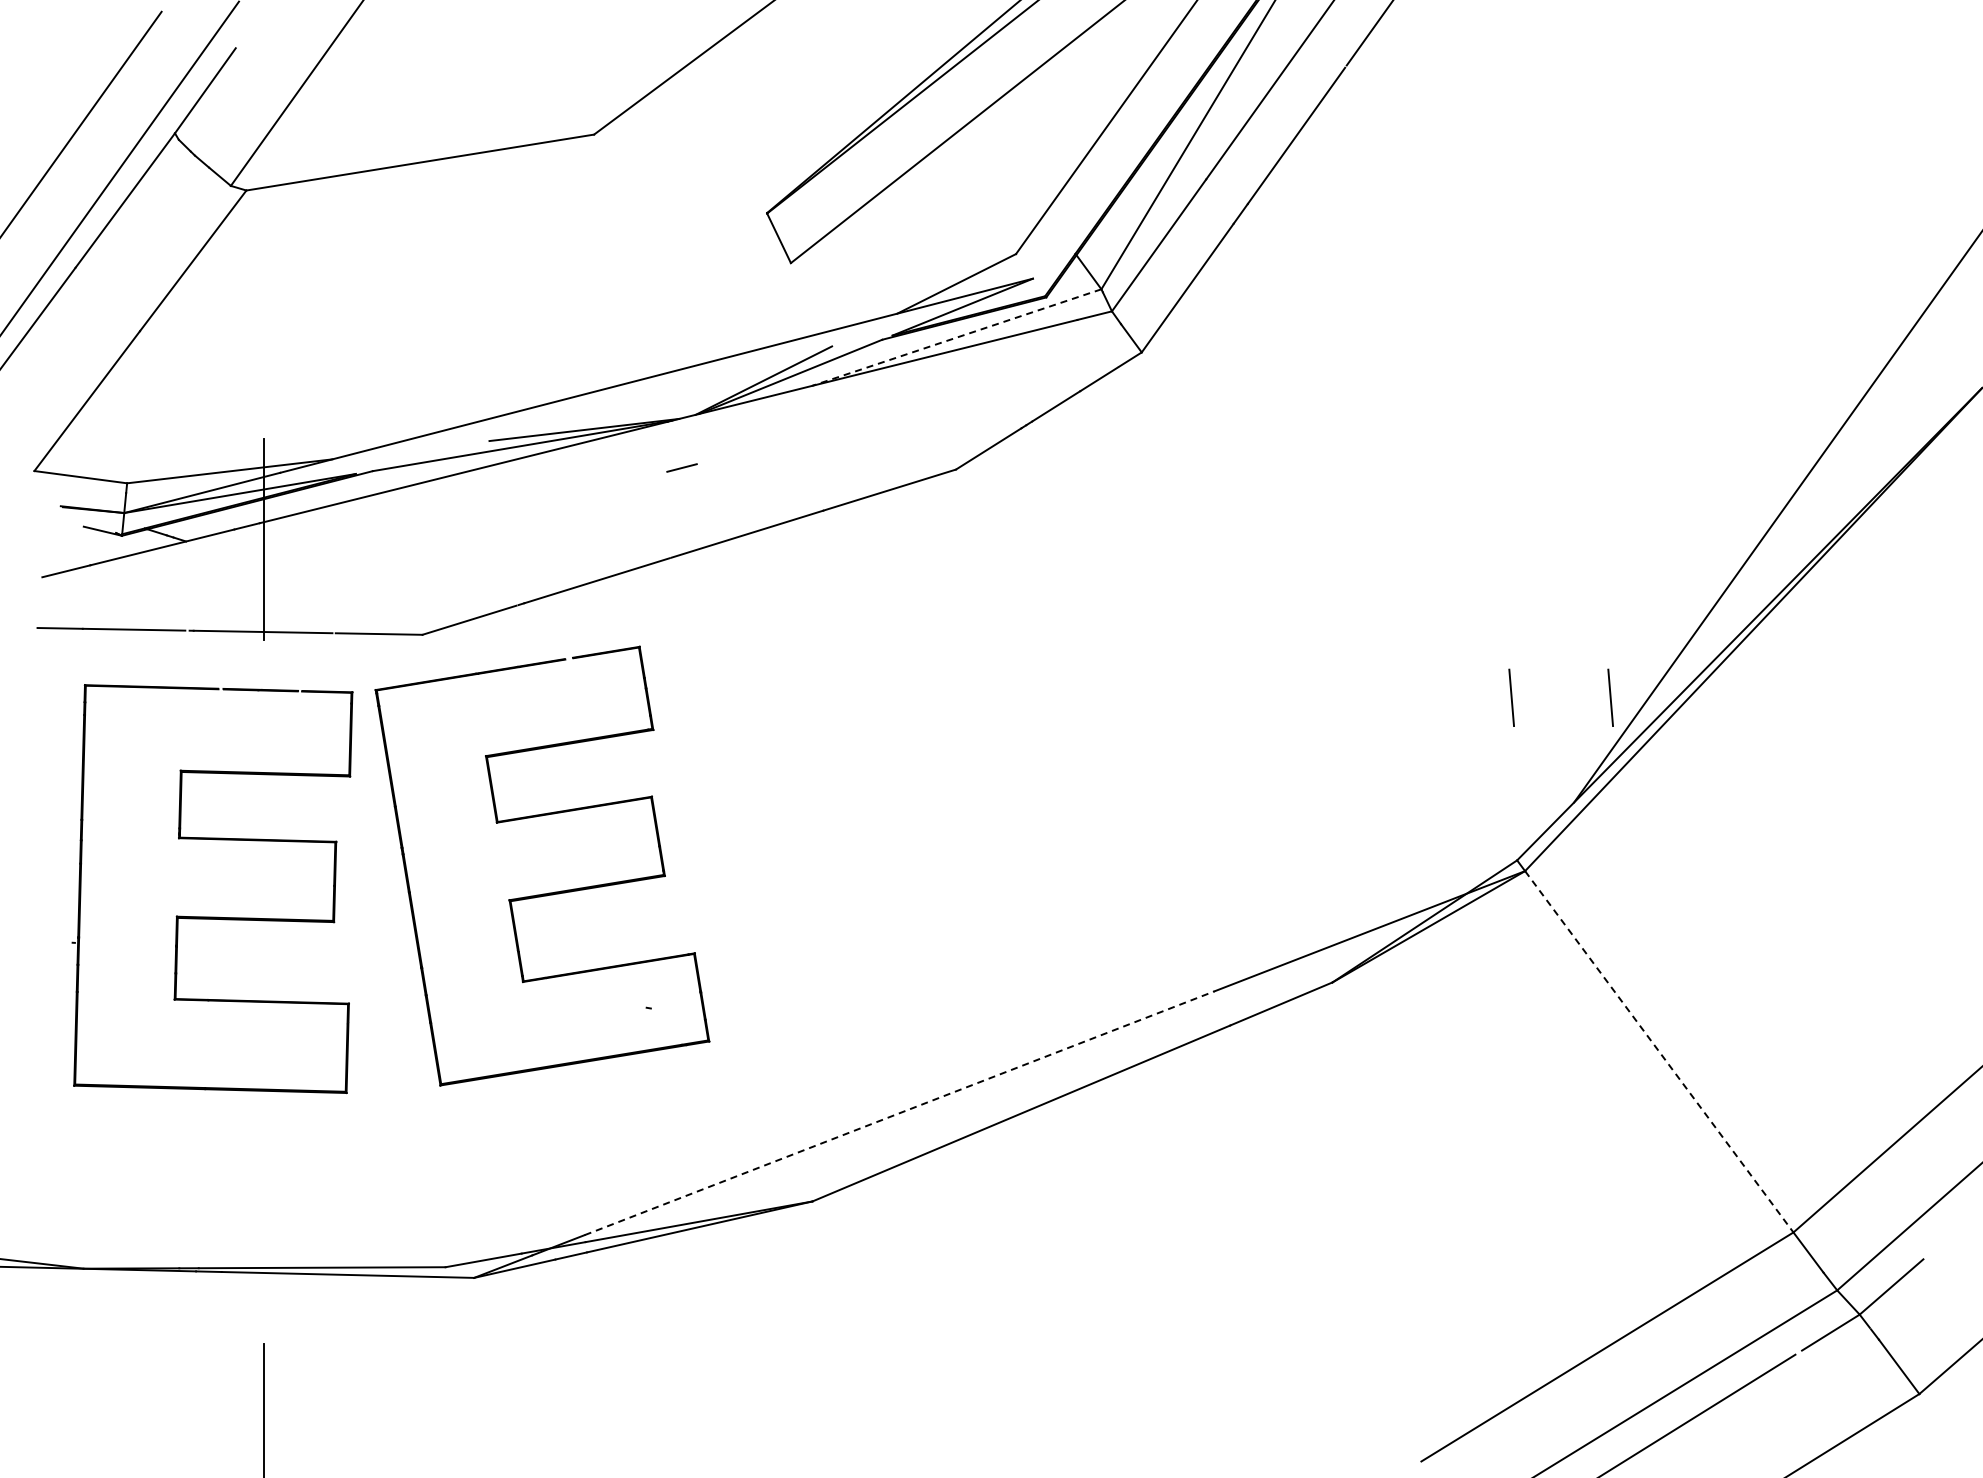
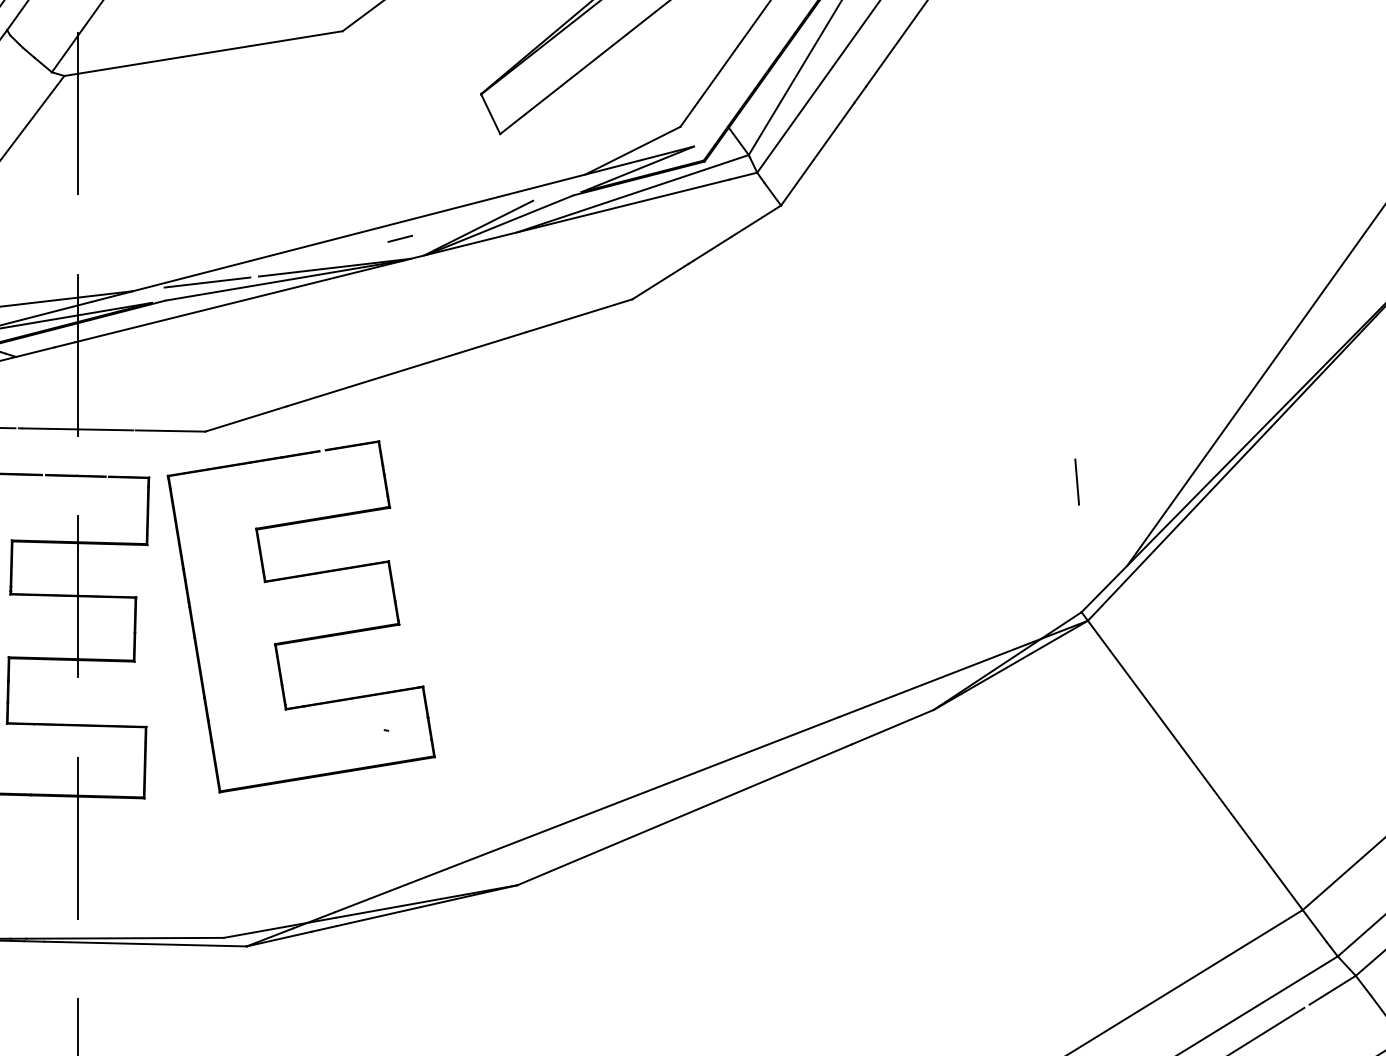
line: (263, 236) -> (78, 112), added
line: (956, 337) -> (632, 193), dashed -> solid
line: (424, 448) -> (206, 282), added
line: (681, 467) -> (399, 238), moved
line: (1610, 697) -> (1156, 481), removed
line: (263, 840) -> (78, 596), added
line: (1659, 1052) -> (1195, 765), dashed -> solid
line: (899, 1113) -> (587, 814), dashed -> solid
line: (263, 1142) -> (78, 838), added

